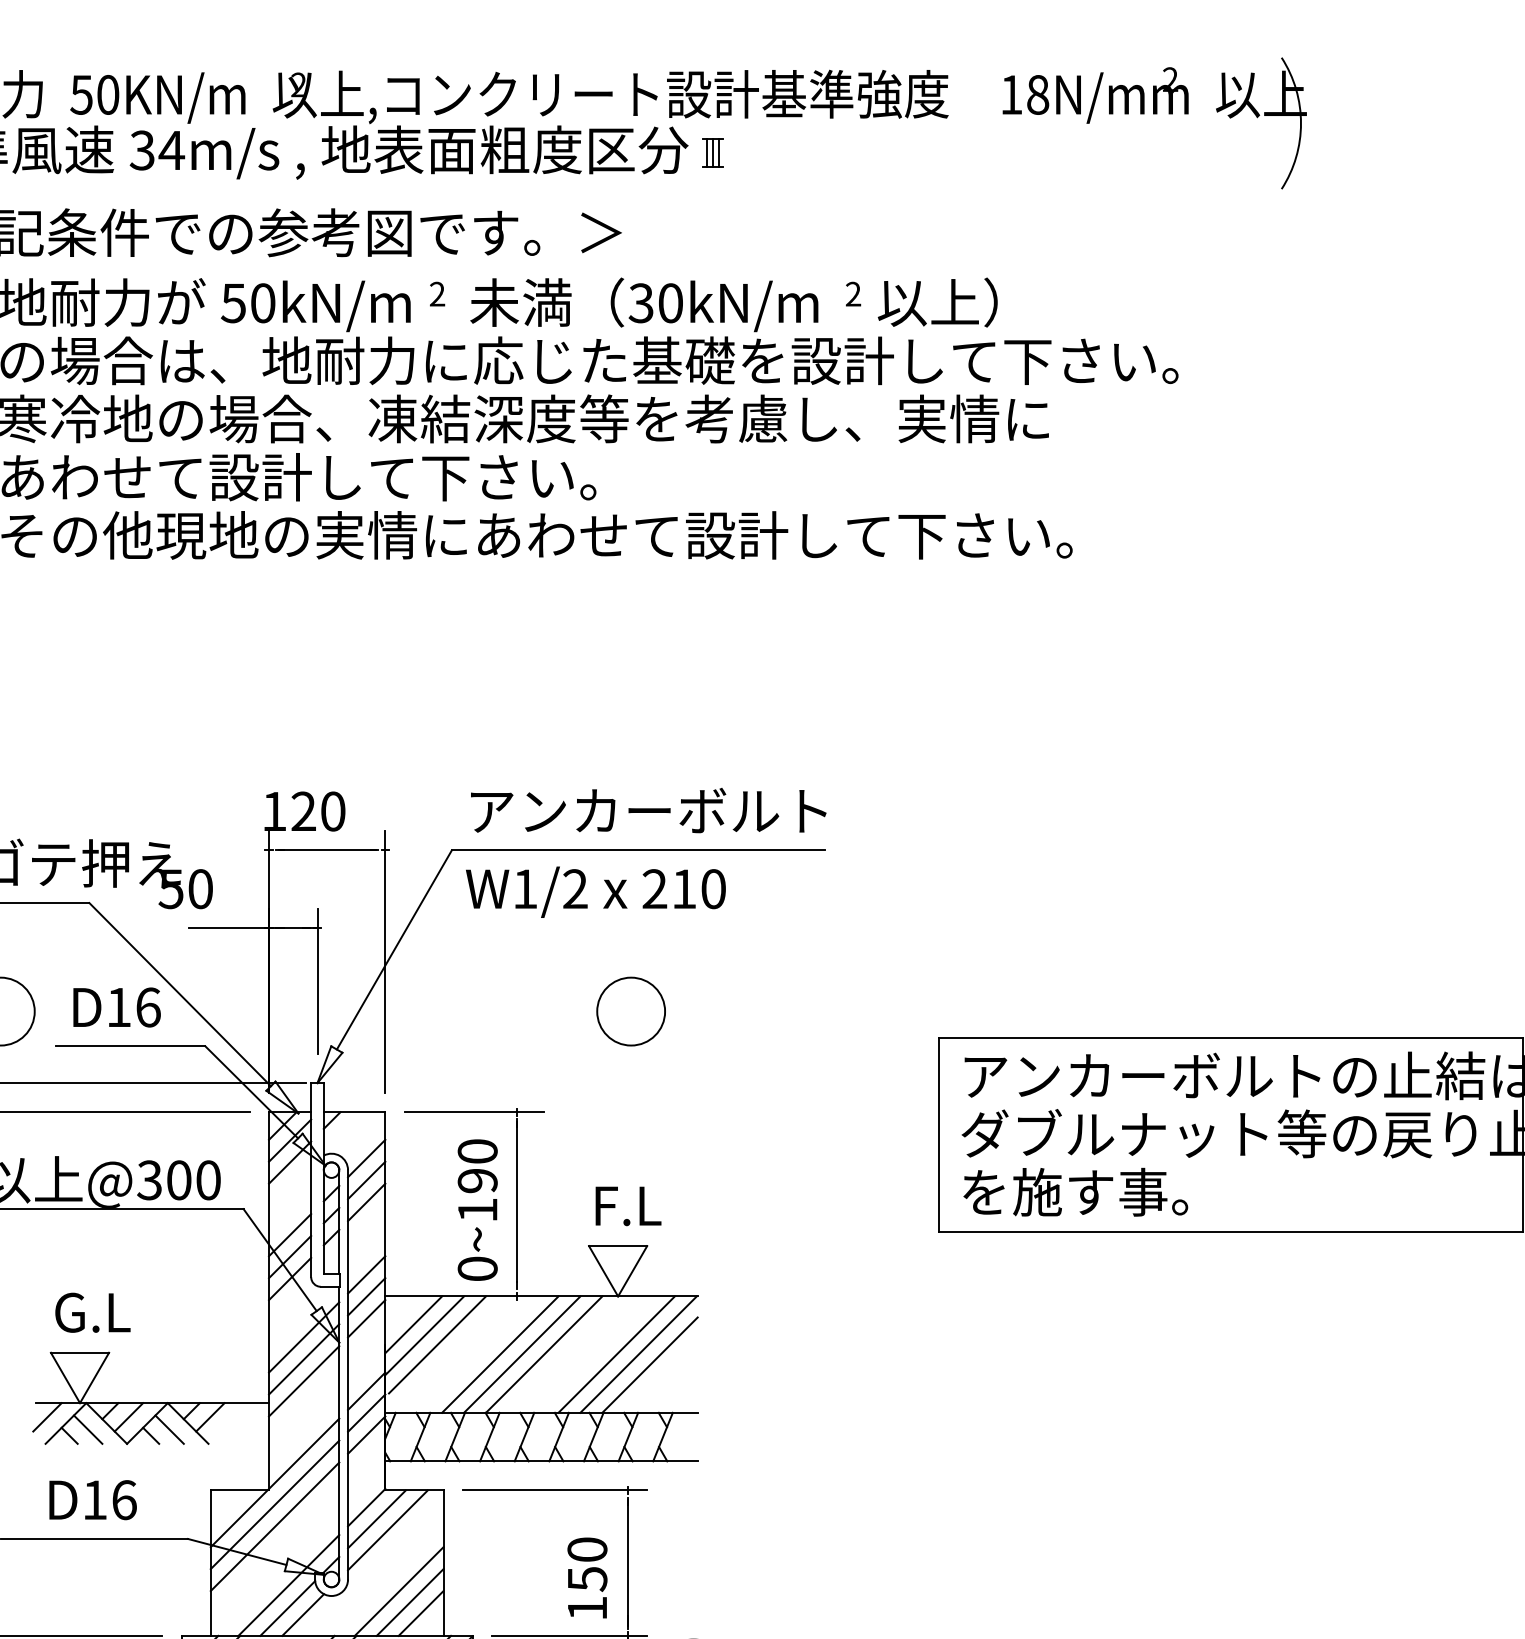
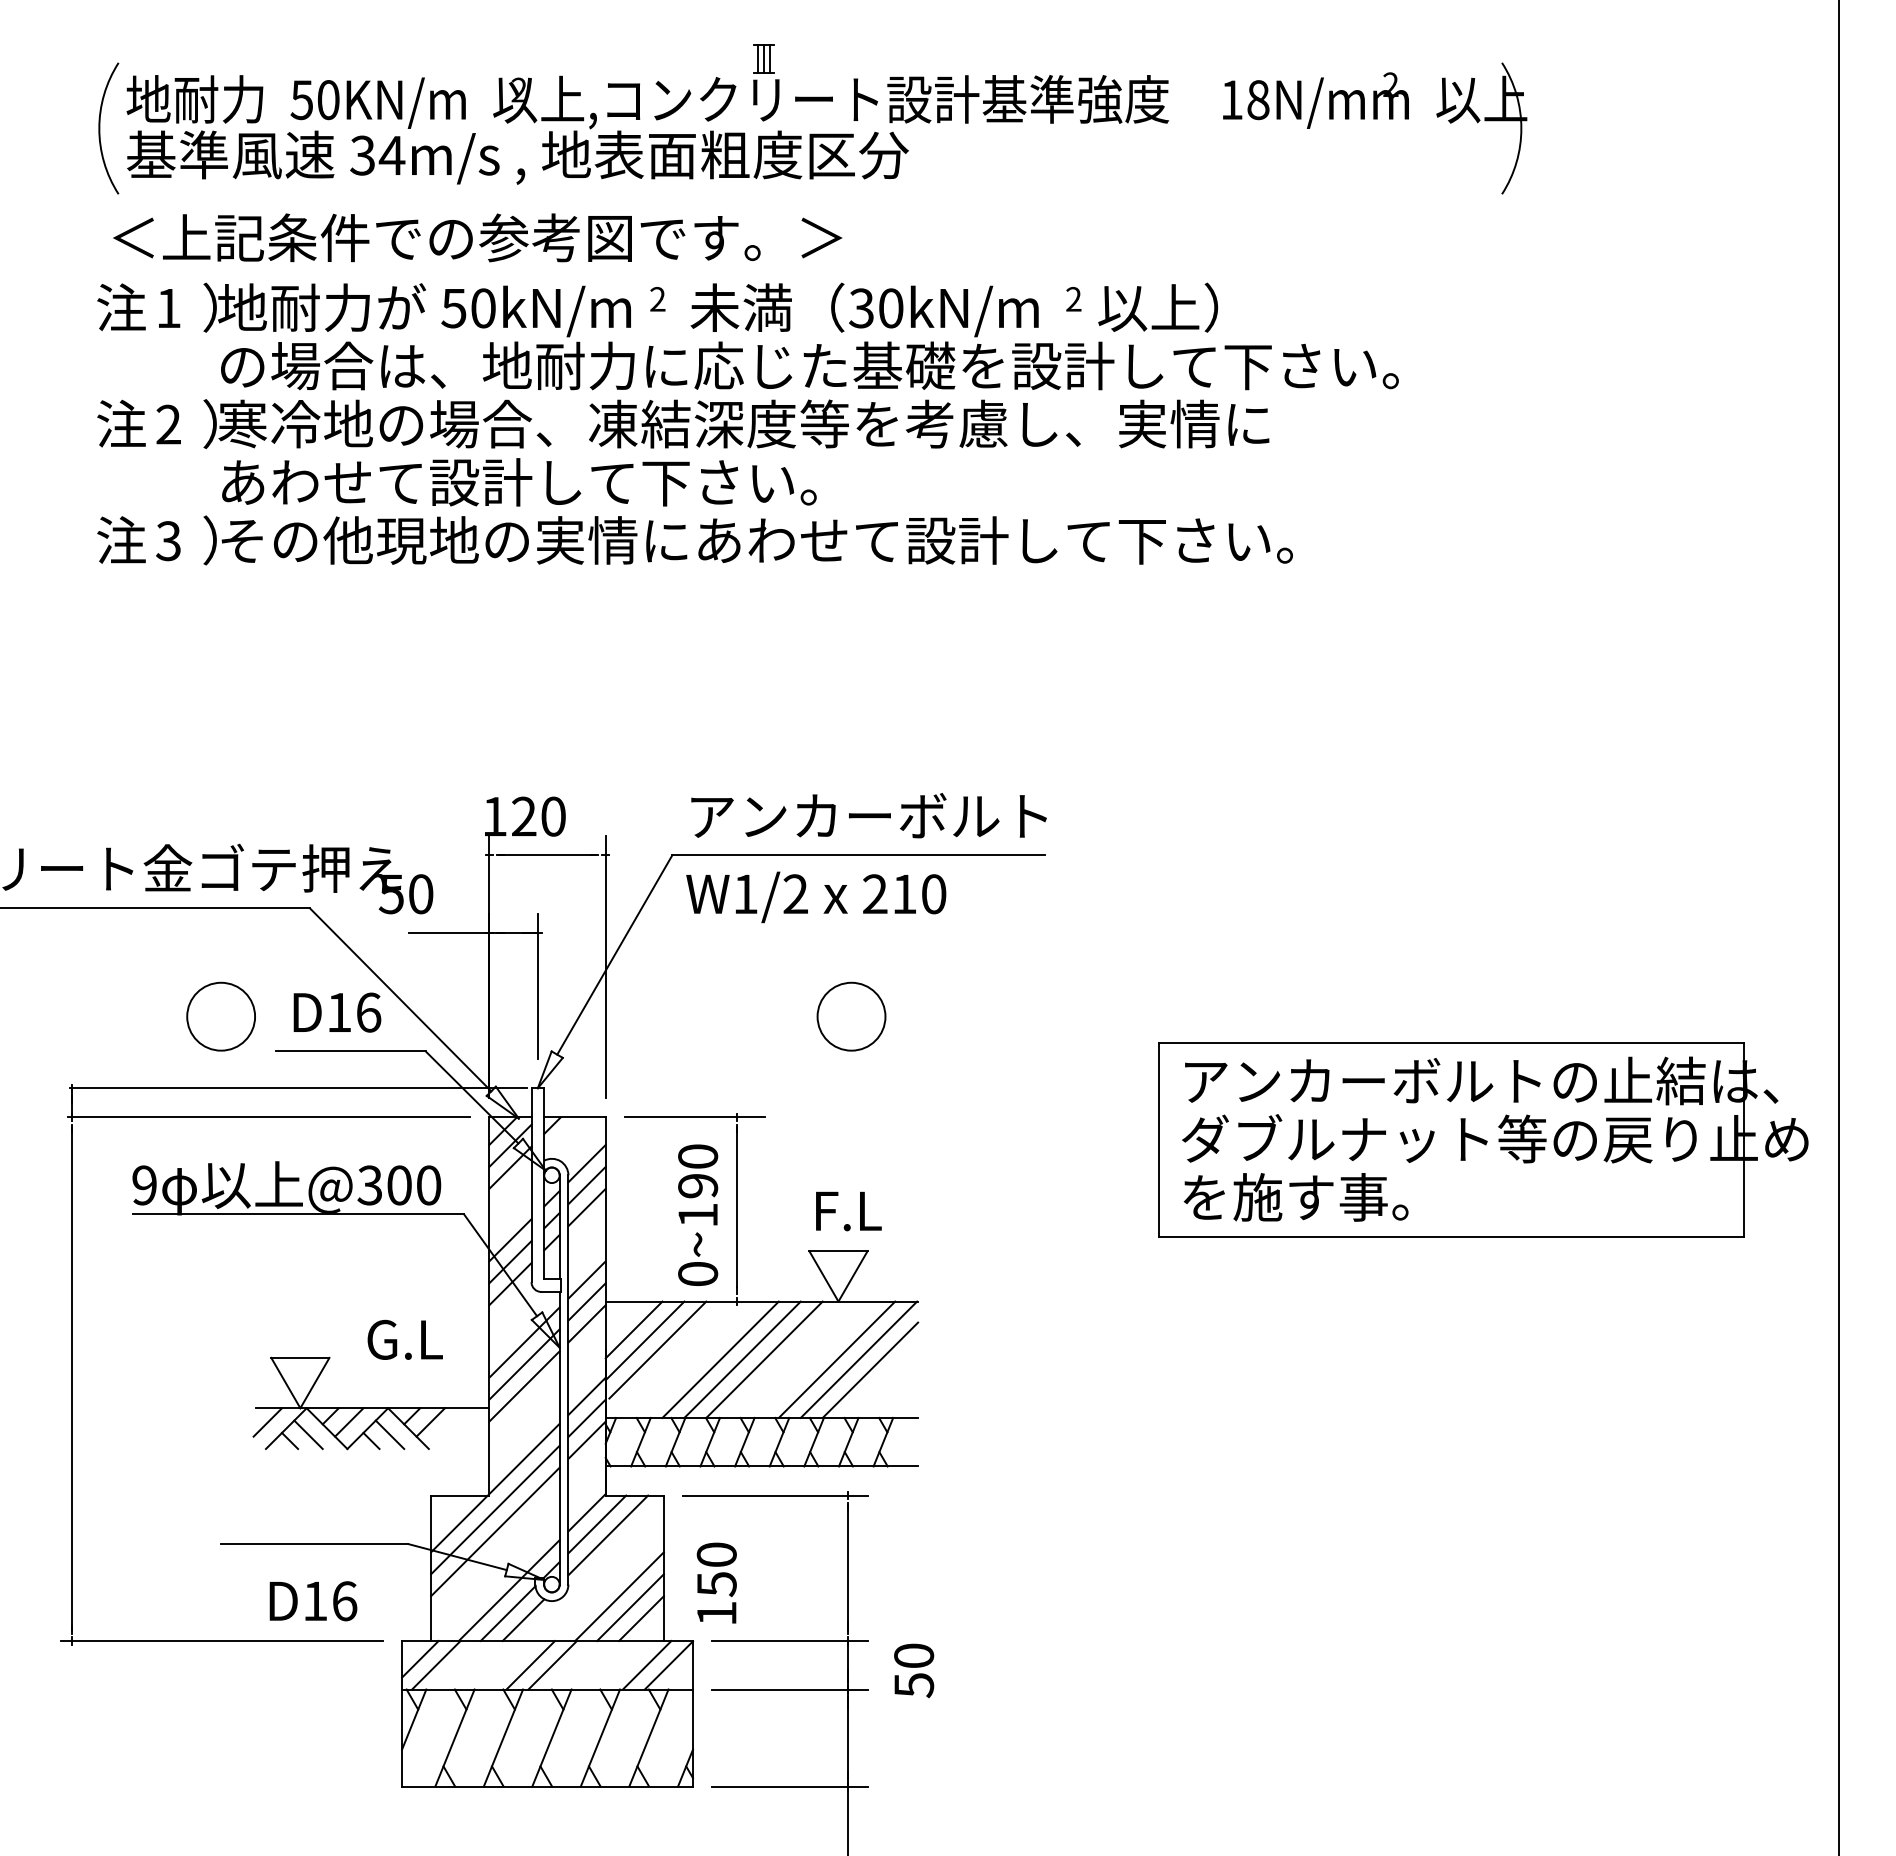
part: (713, 152) -> (763, 58), moved
text: (92, 1312) -> (404, 1339), moved
text: (93, 1500) -> (313, 1601), moved
text: (587, 1577) -> (716, 1582), moved

